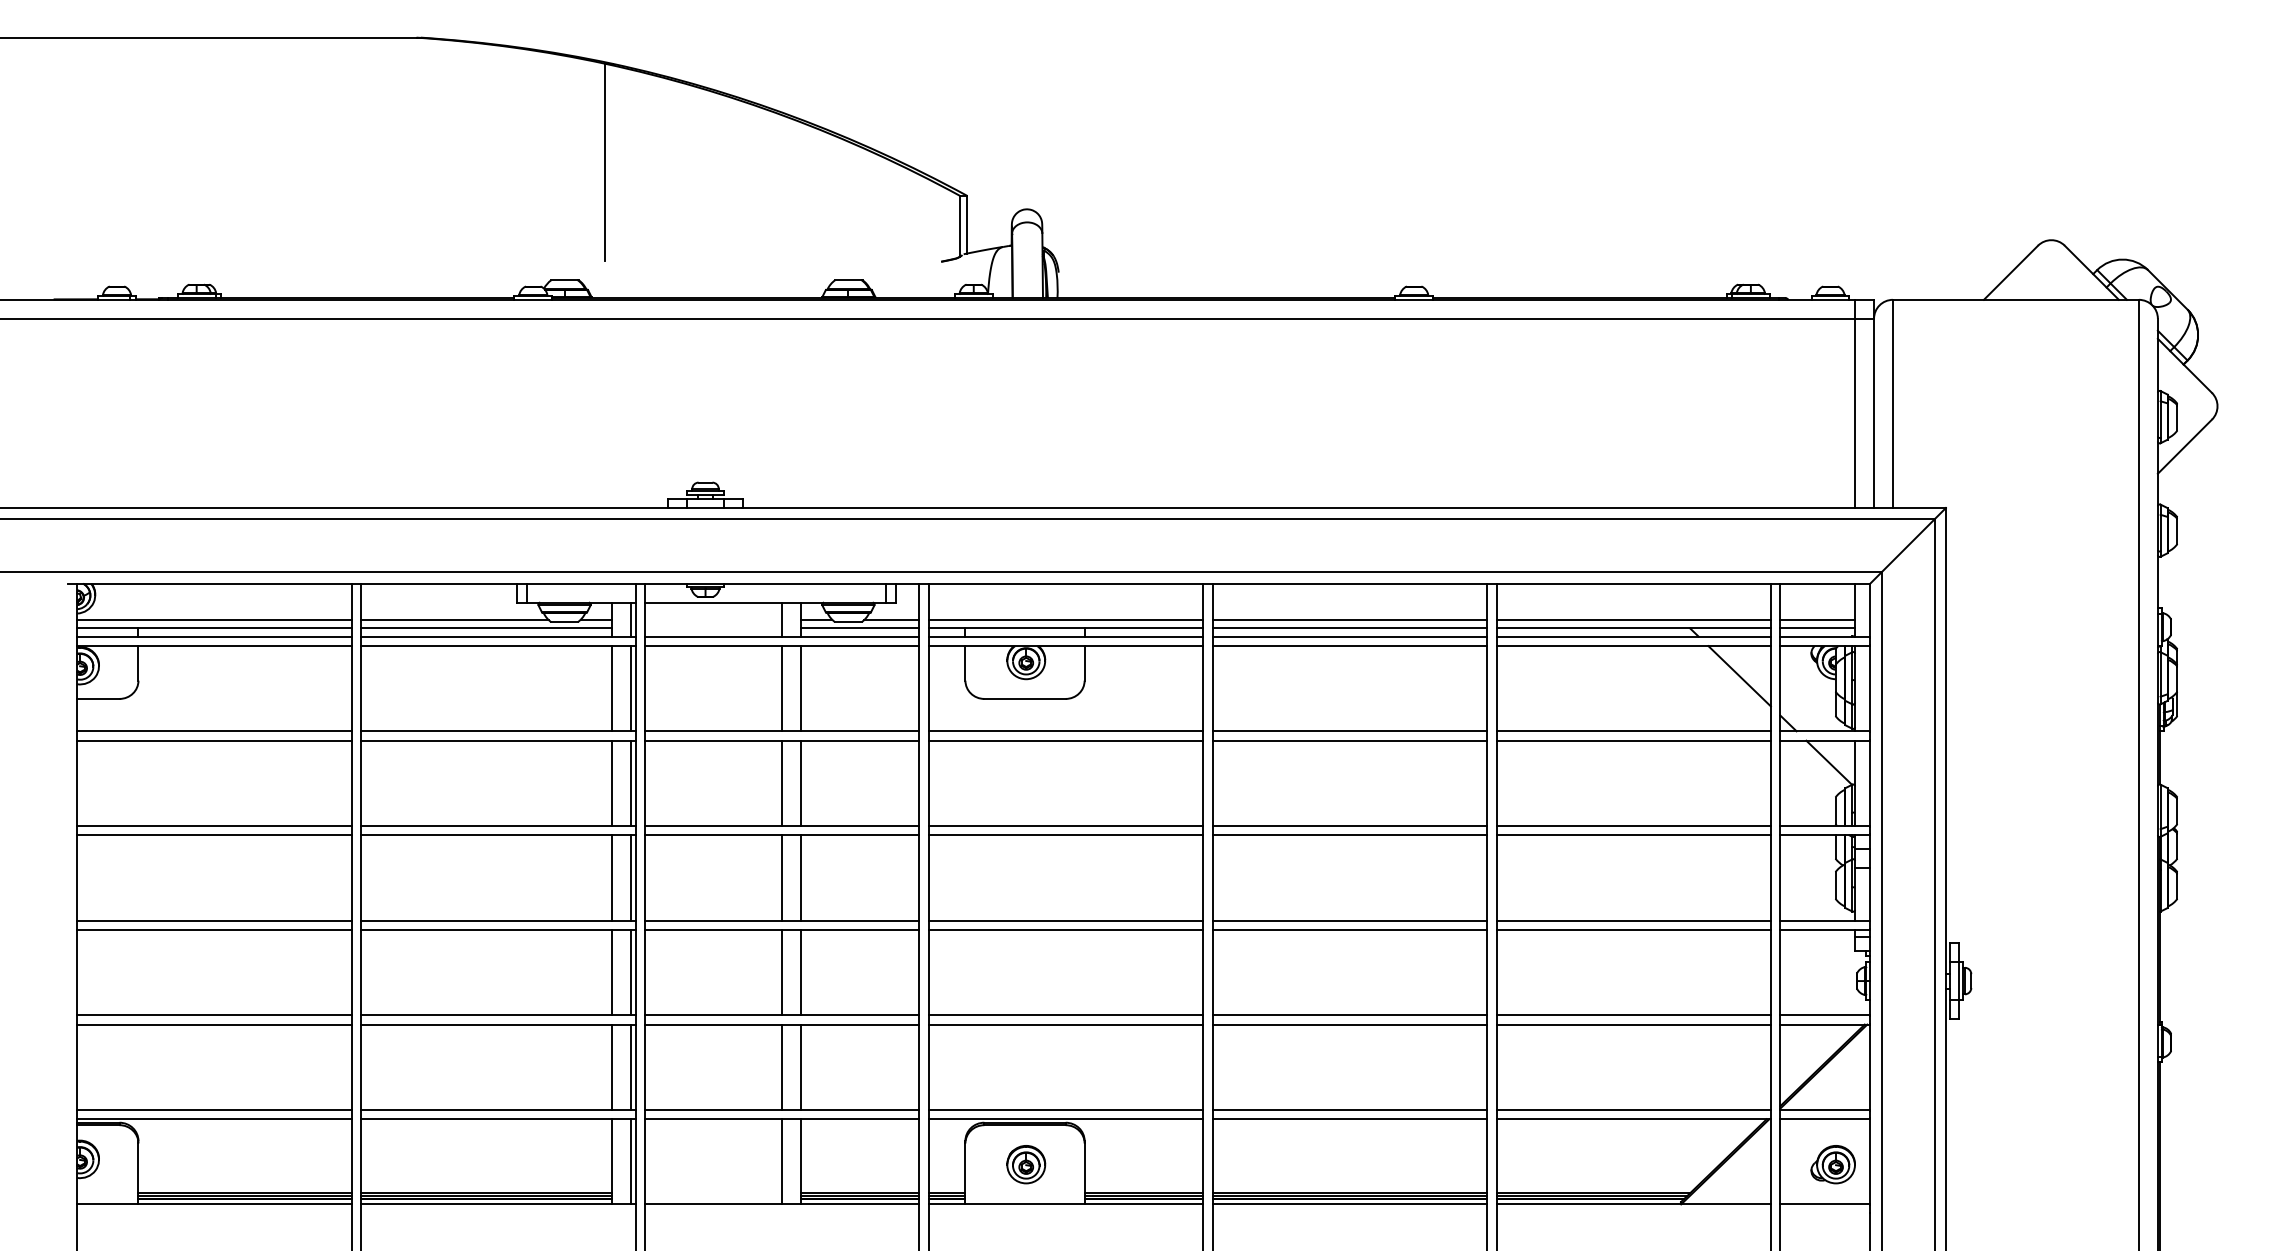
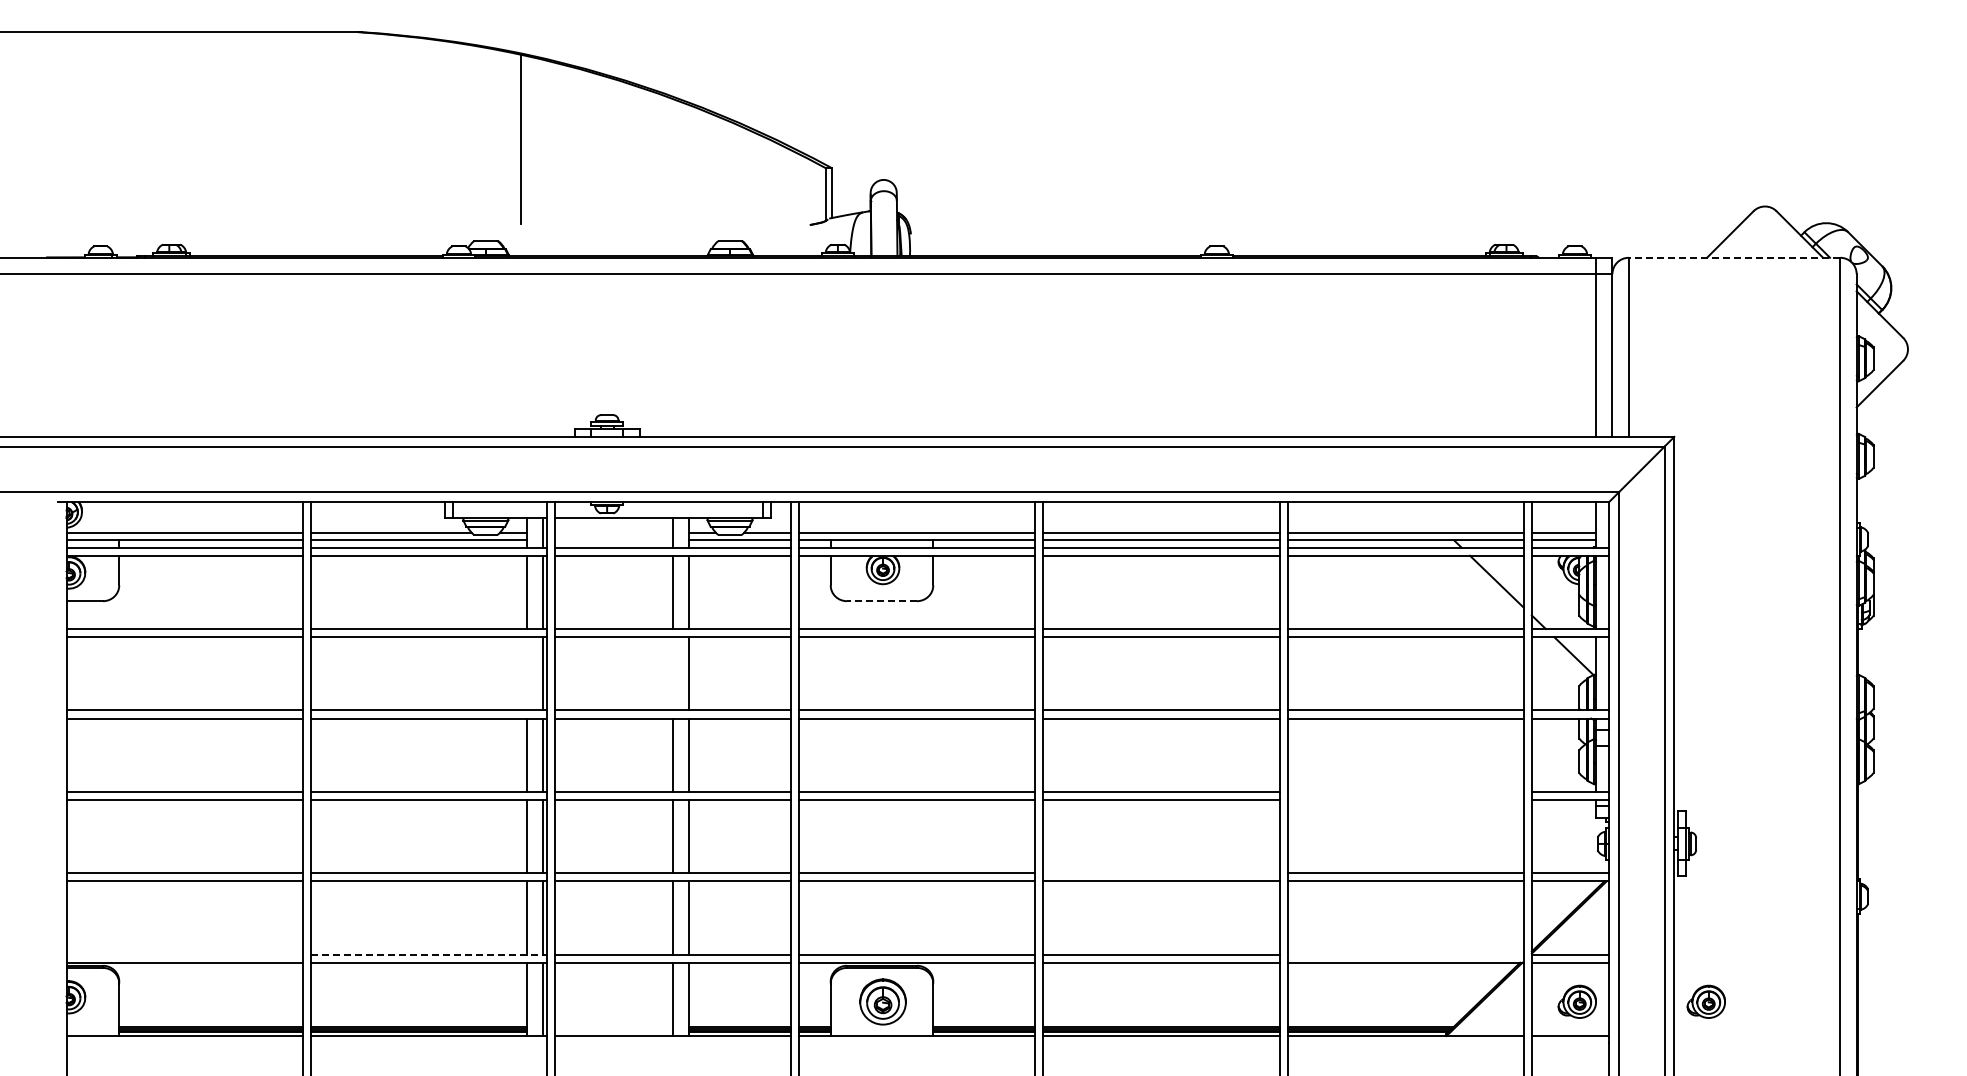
line: (2015, 299) -> (1734, 257), solid -> dashed
line: (1024, 699) -> (881, 601), solid -> dashed
line: (611, 782) -> (526, 673), removed
line: (782, 782) -> (673, 673), removed
line: (1633, 920) -> (1405, 791), removed
line: (1633, 929) -> (1405, 799), removed
line: (1349, 1015) -> (1161, 873), removed
line: (214, 1109) -> (184, 954), removed
line: (499, 1109) -> (429, 954), solid -> dashed
line: (1633, 1109) -> (1405, 954), removed
part: (1025, 1164) -> (882, 1001), size x1.4
part: (1982, 1164) -> (1705, 1001), added

